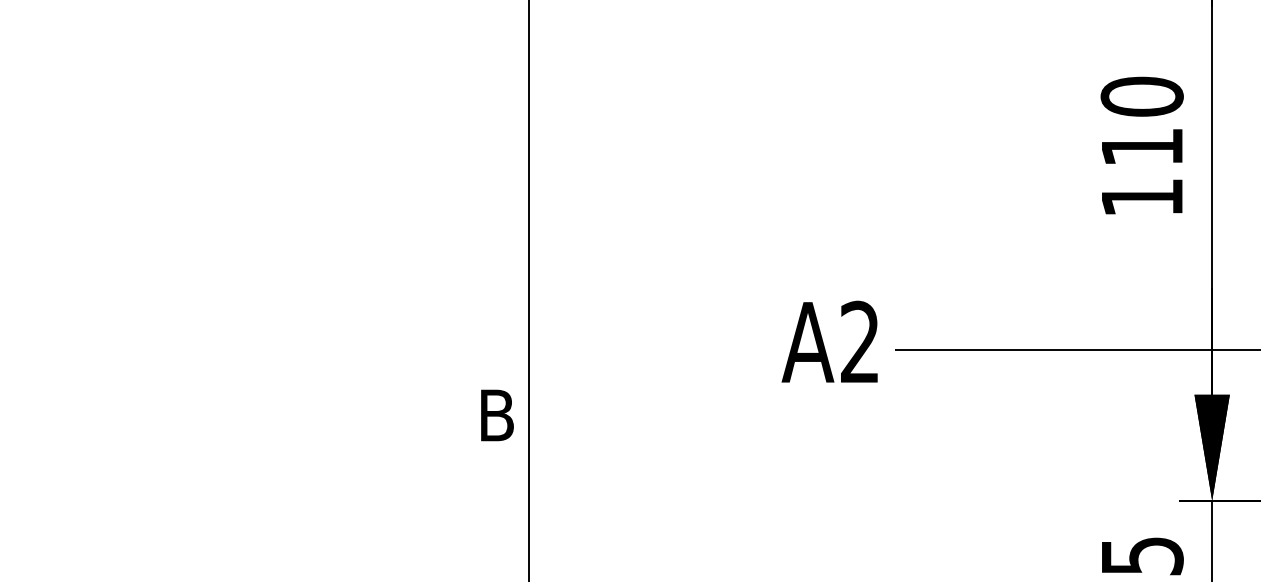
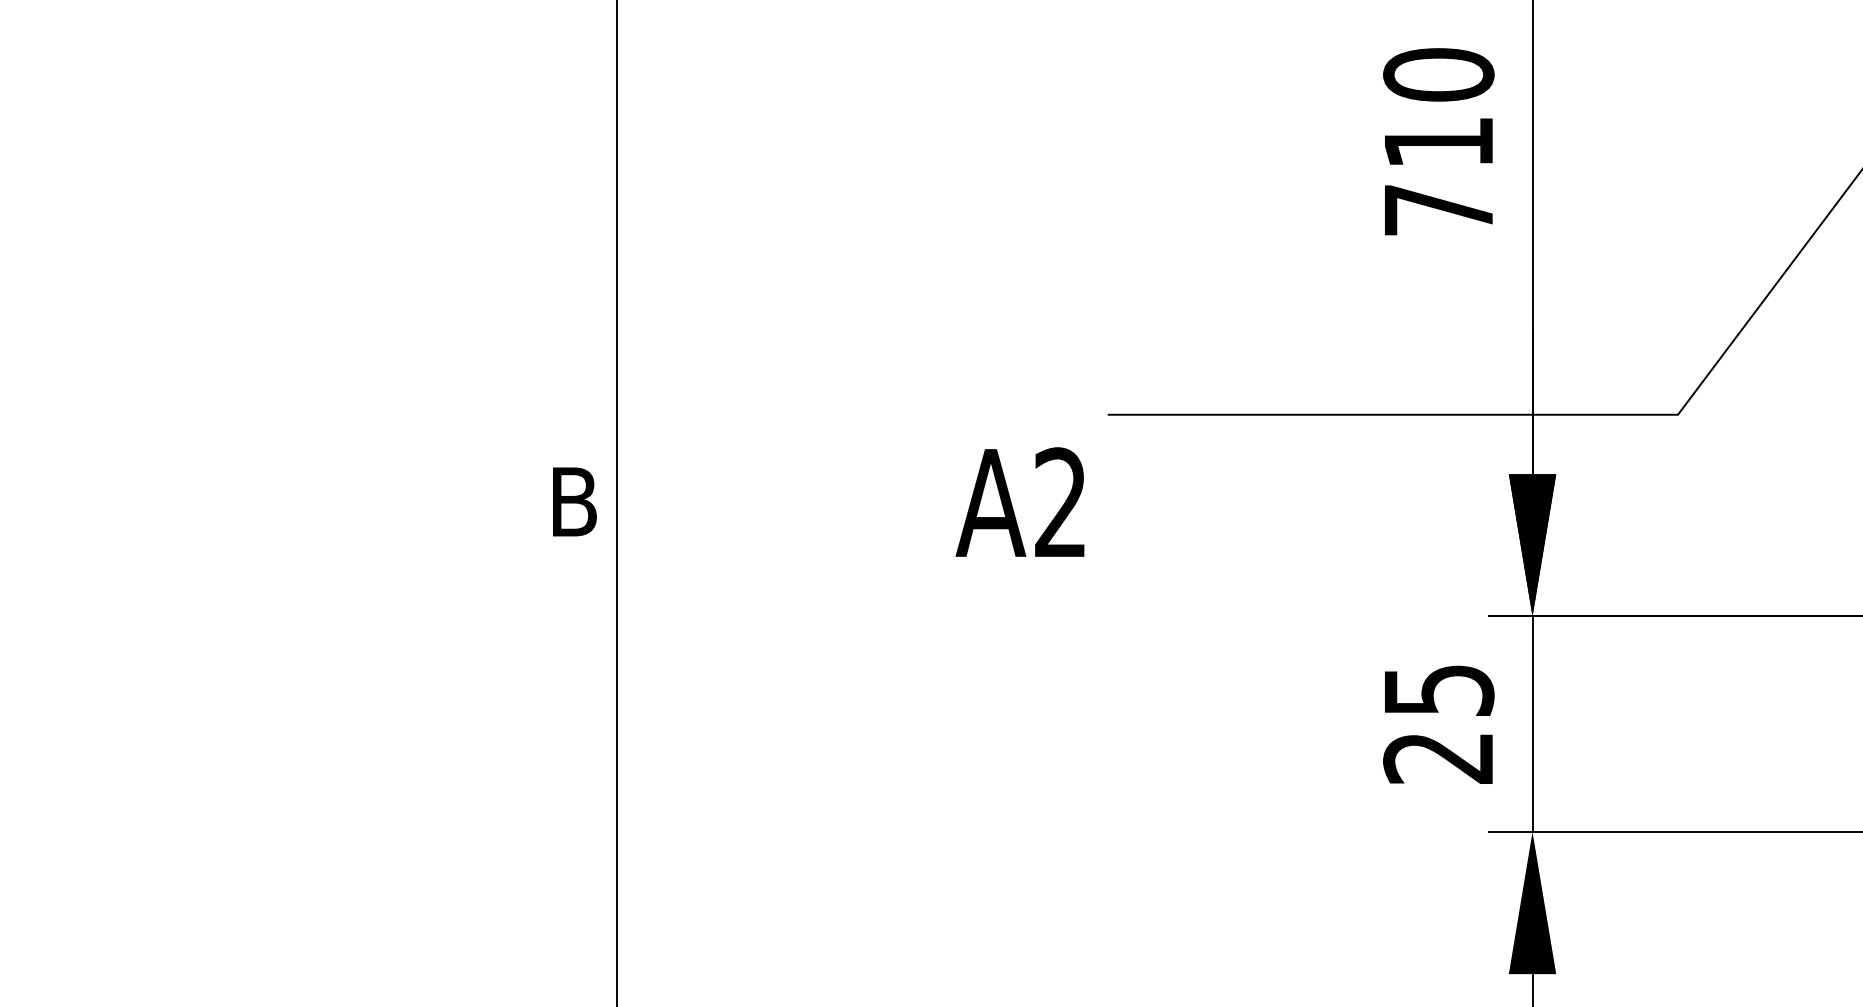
text: (1142, 197) -> (1438, 210), 110 -> 710
text: (829, 341) -> (1019, 501), moved

